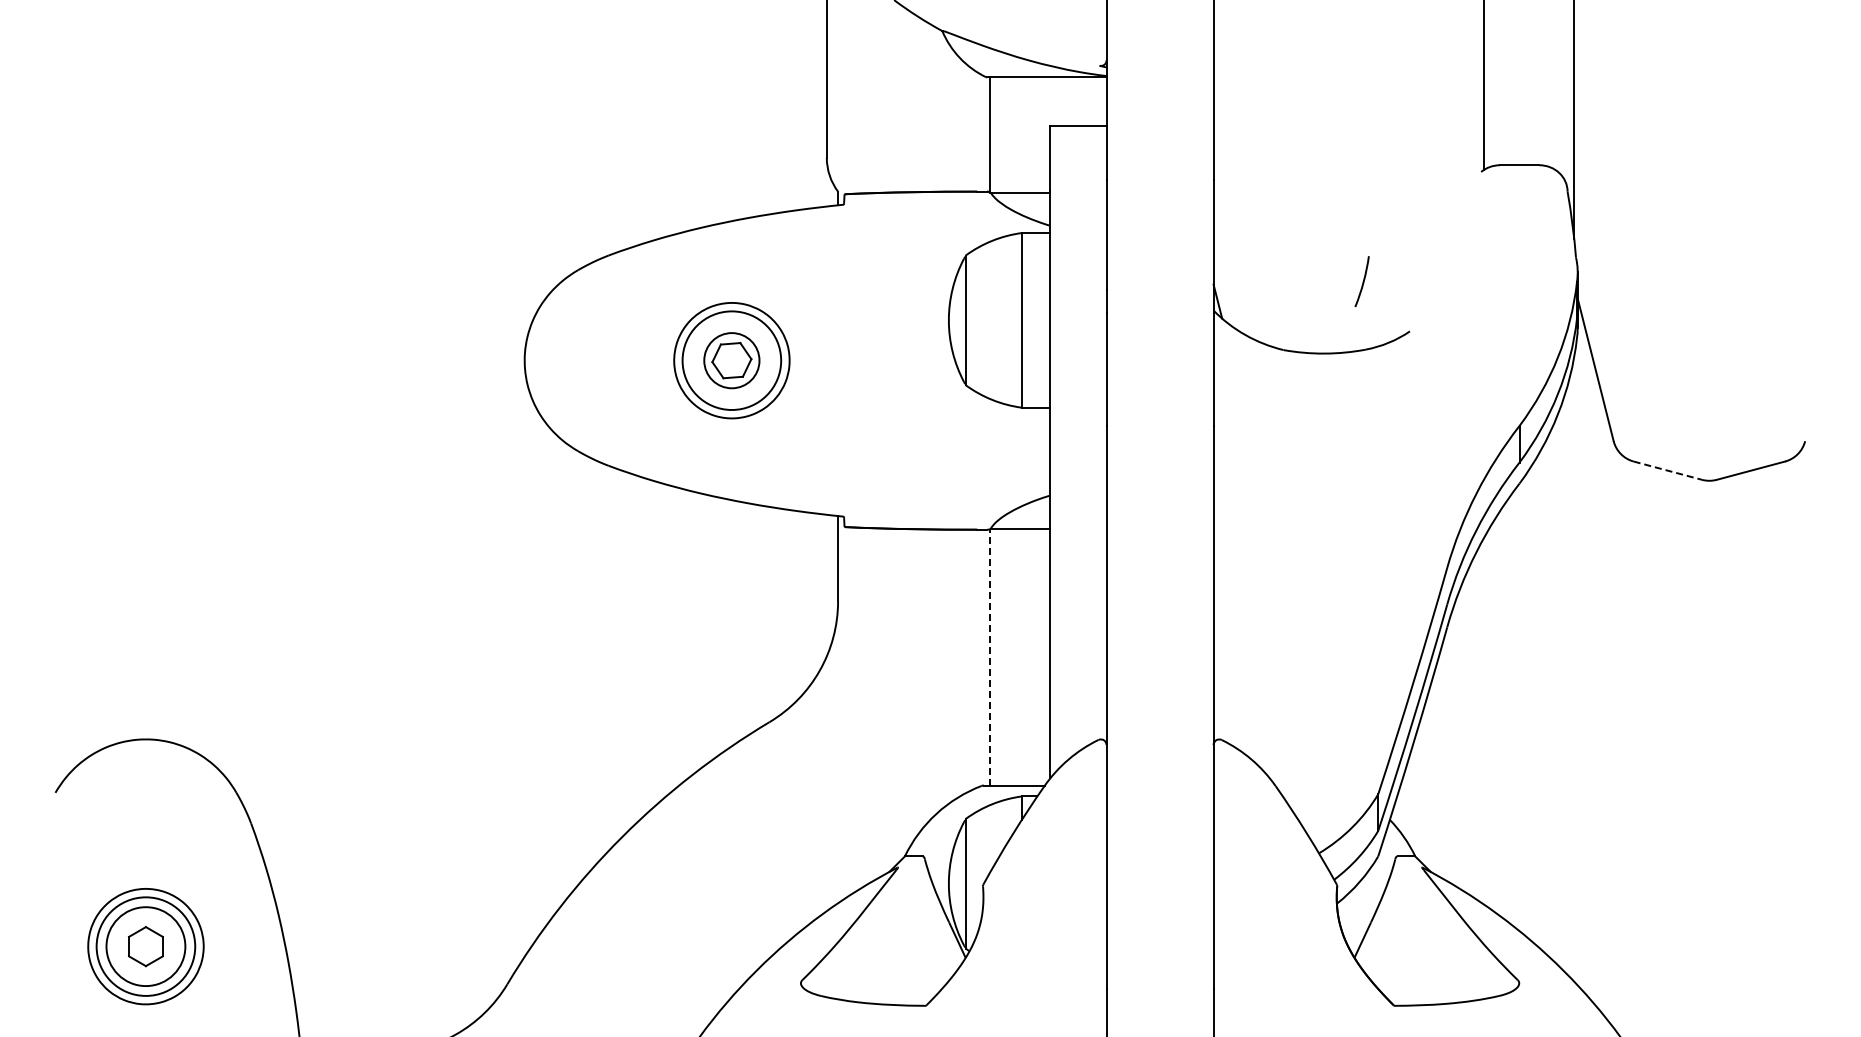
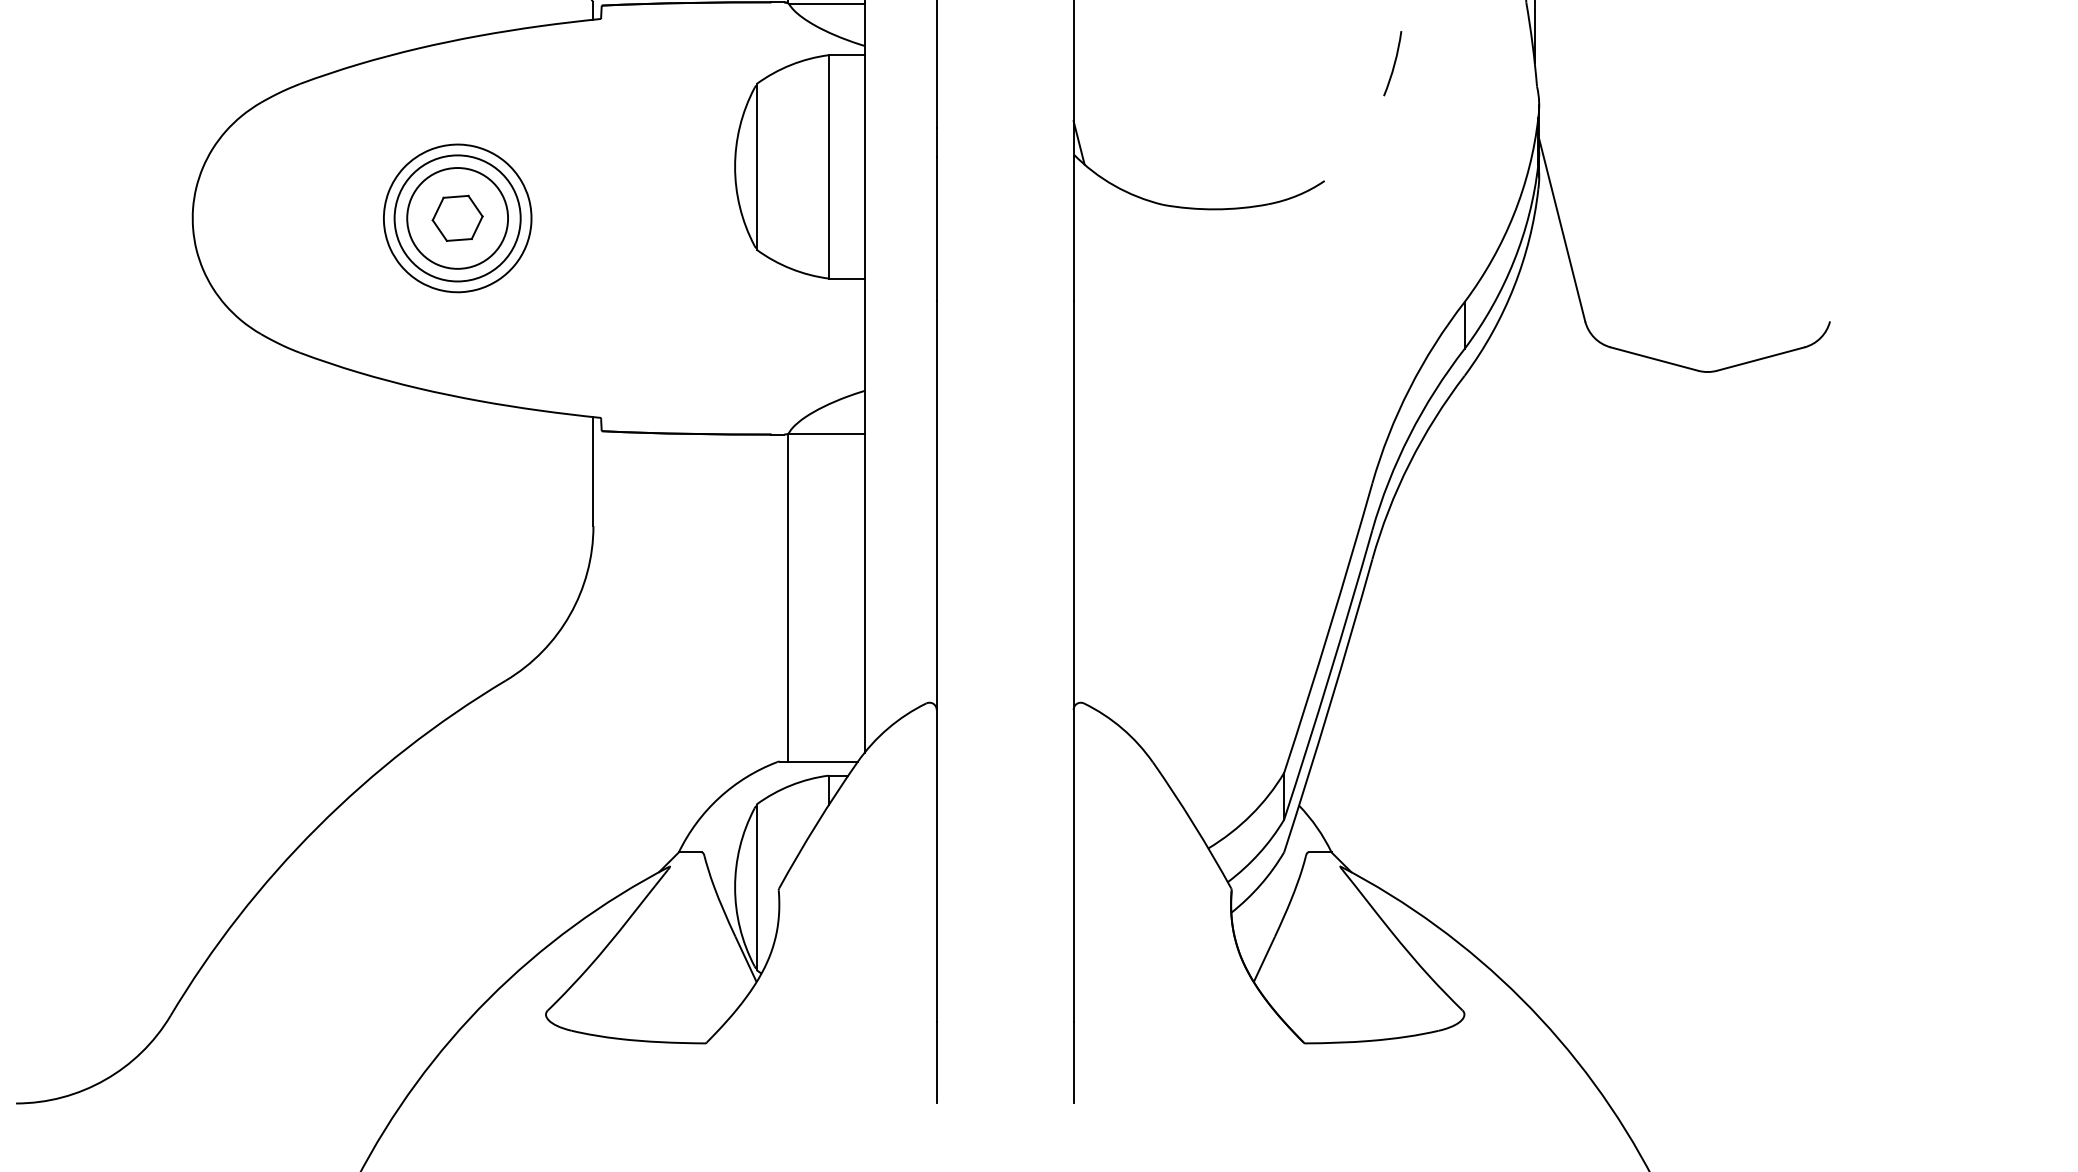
curve: (1362, 281) -> (1393, 63), moved
circle: (731, 360) -> (457, 218), size x1.43
line: (1668, 470) -> (1655, 358), dashed -> solid
line: (990, 656) -> (788, 596), dashed -> solid

